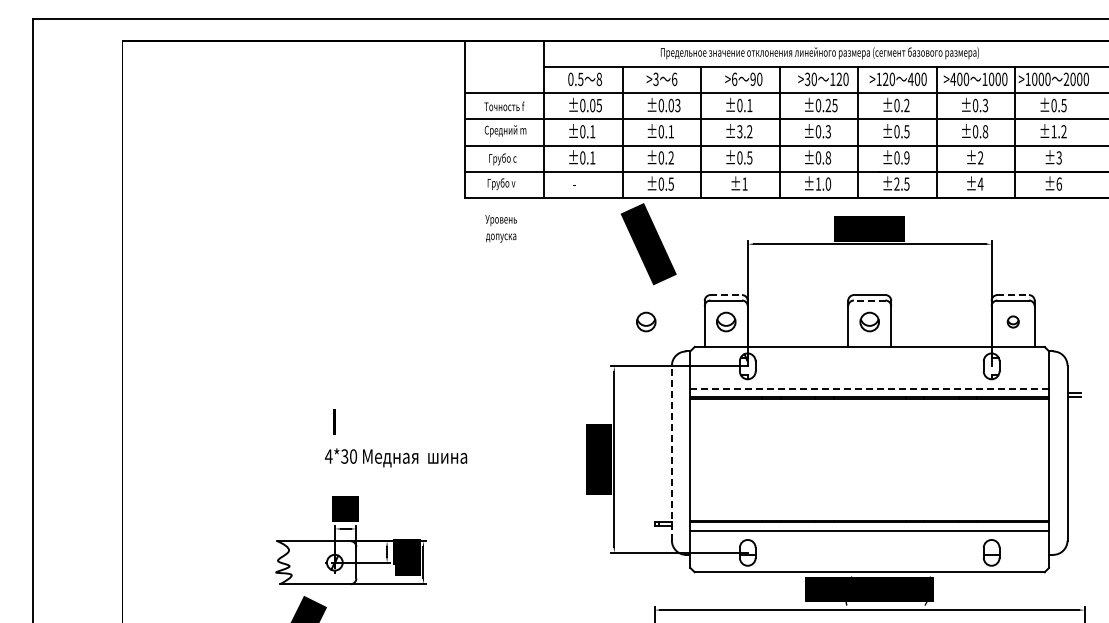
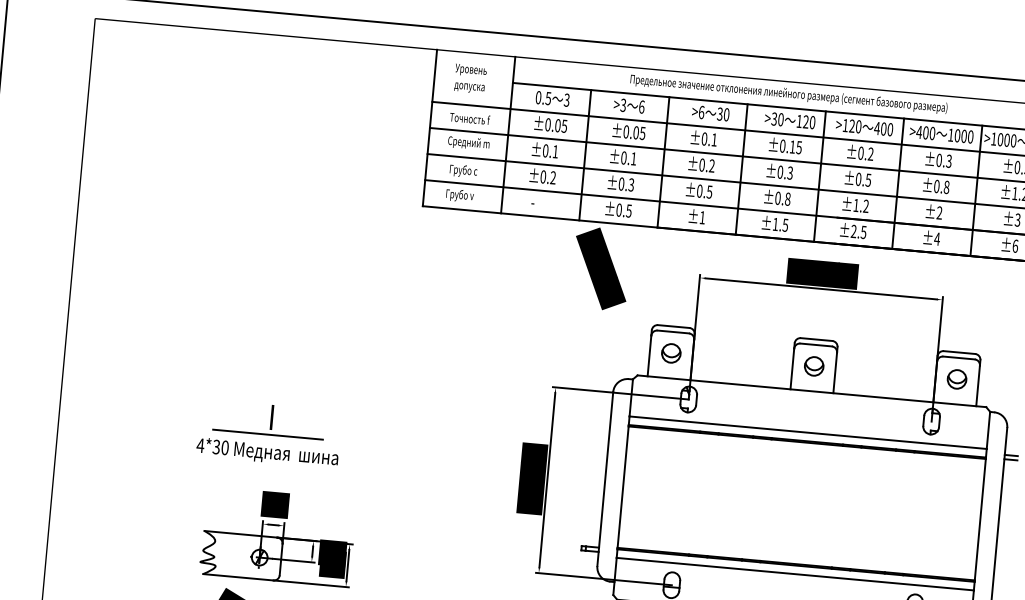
text: (599, 78) -> (567, 99), 8 -> 3
text: (752, 79) -> (719, 114), 90 -> 30
text: (677, 104) -> (642, 132), ±0.03 -> ±0.05
text: (828, 104) -> (792, 146), ±0.25 -> ±0.15
text: (739, 131) -> (701, 164), ±3.2 -> ±0.2
text: (592, 157) -> (553, 177), ±0.1 -> ±0.2
text: (901, 157) -> (860, 205), ±0.9 -> ±1.2
text: (670, 158) -> (630, 185), ±0.2 -> ±0.3
text: (828, 183) -> (785, 224), ±1.0 -> ±1.5
text: (500, 228) -> (469, 78), moved
line: (726, 295) -> (673, 327), dashed -> solid
line: (1013, 295) -> (959, 353), dashed -> solid
line: (869, 300) -> (815, 344), dashed -> solid
part: (646, 321) -> (591, 345), removed
part: (1013, 321) -> (957, 378), size x1.67
line: (870, 388) -> (808, 432), dashed -> solid
line: (331, 439) -> (267, 434), added
line: (671, 452) -> (604, 478), dashed -> solid
text: (395, 457) -> (266, 452), moved

